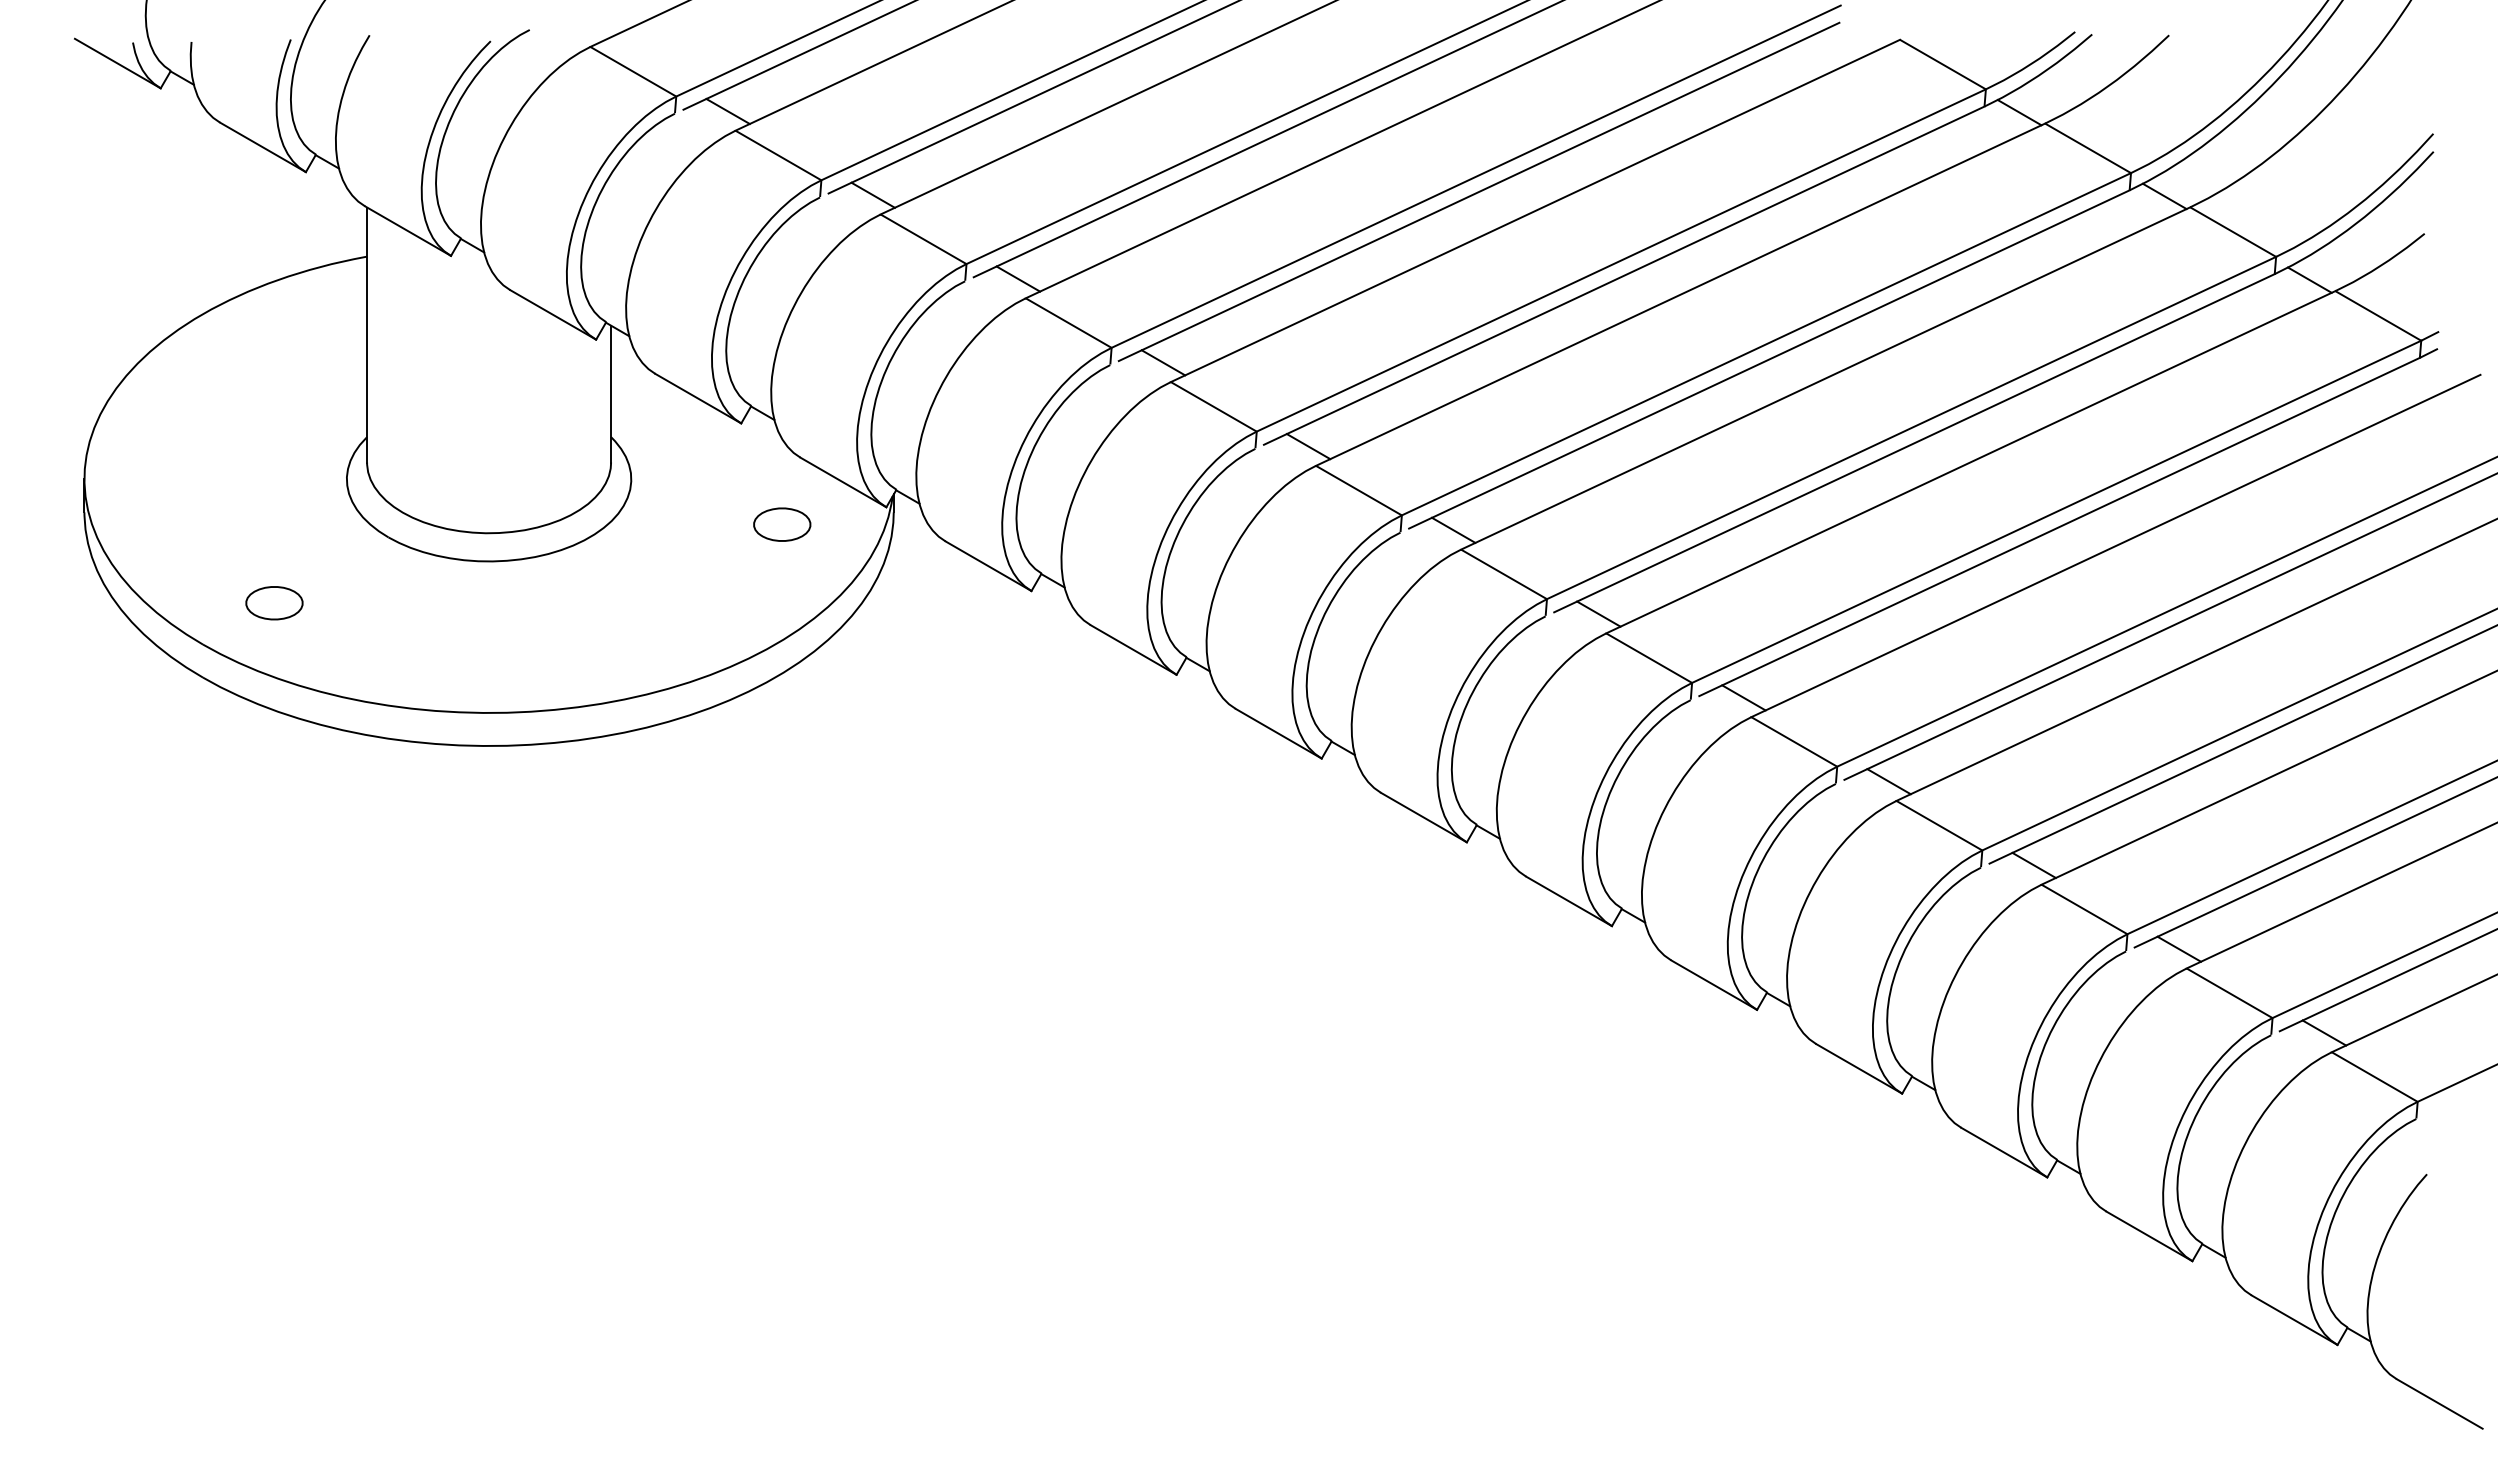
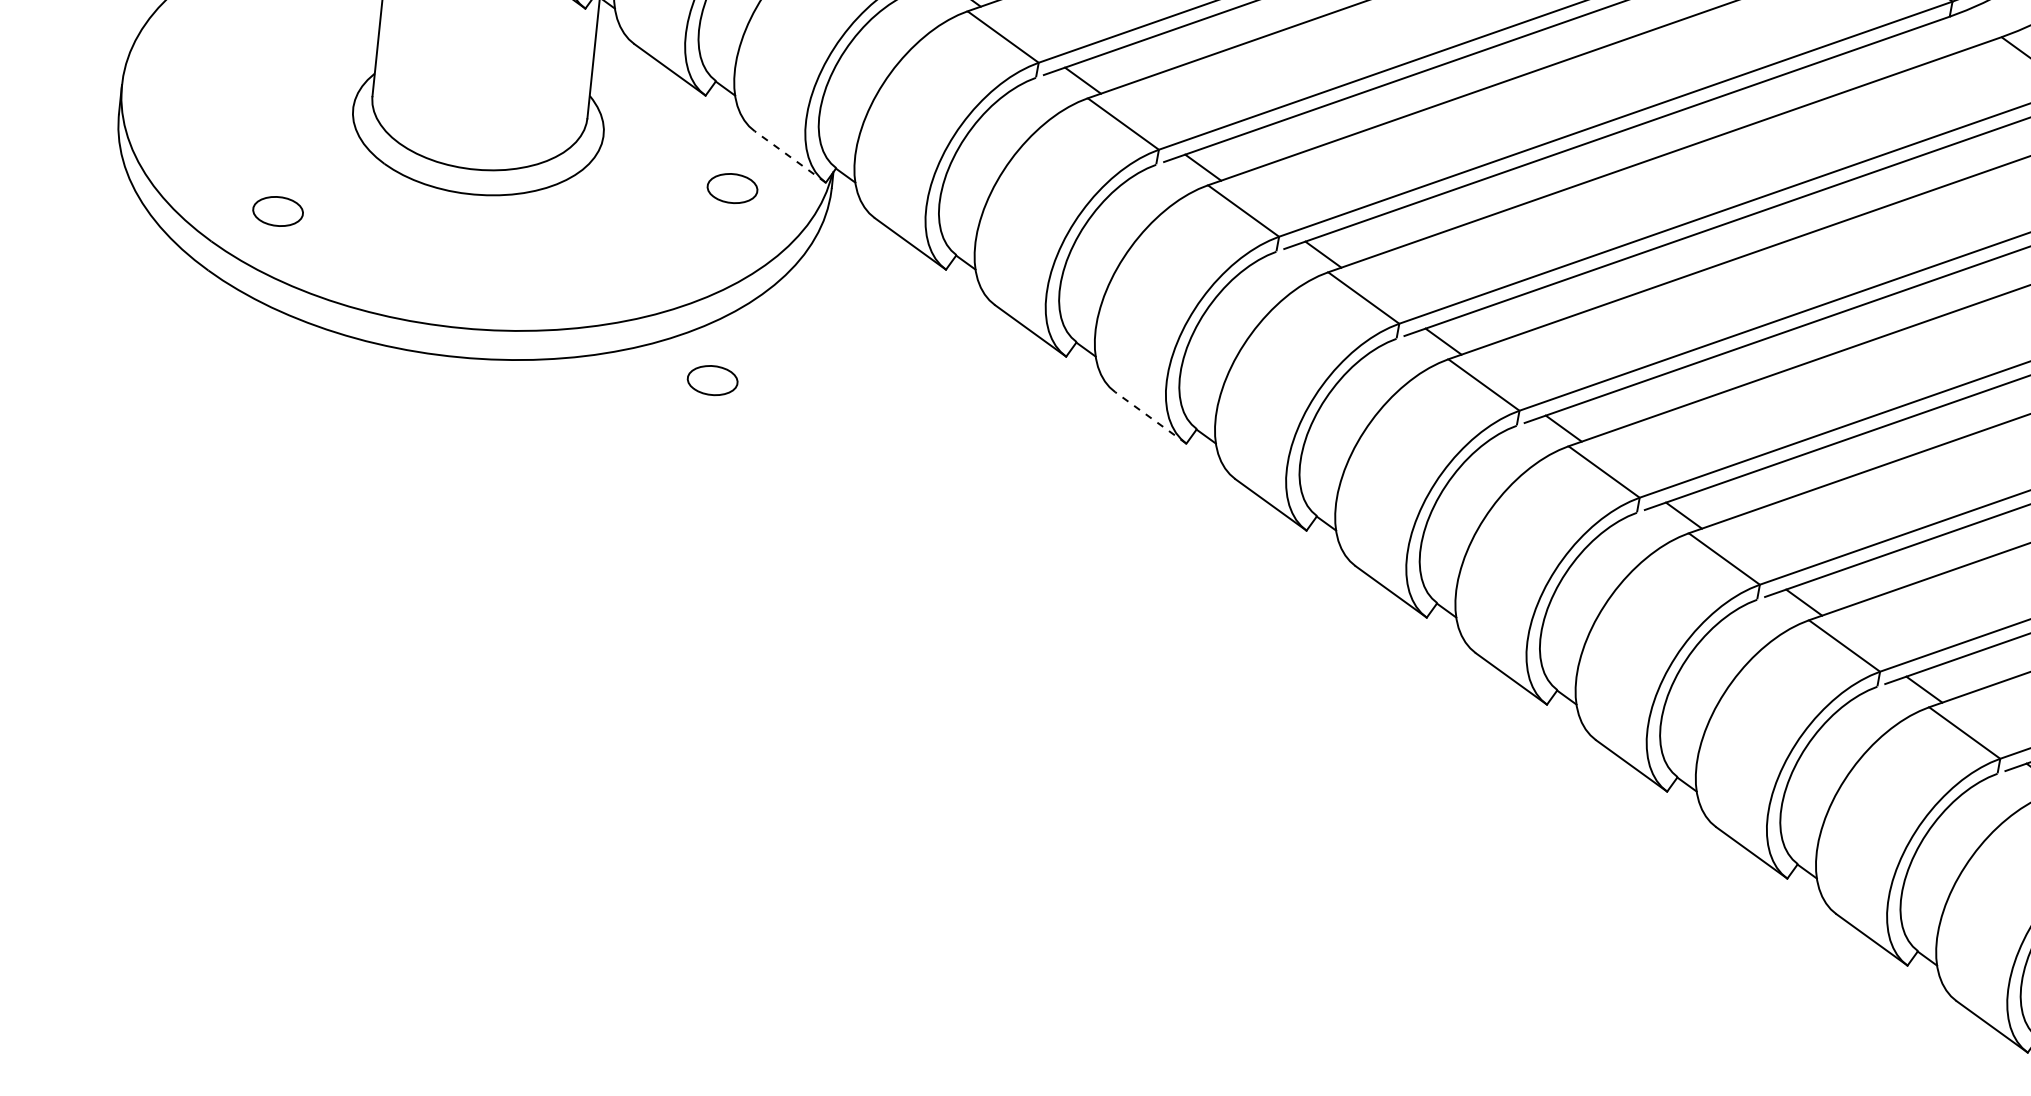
line: (2164, 196) -> (1979, 25), removed
line: (843, 482) -> (790, 156), solid -> dashed
line: (1278, 733) -> (1150, 417), solid -> dashed
part: (782, 742) -> (712, 380), added

